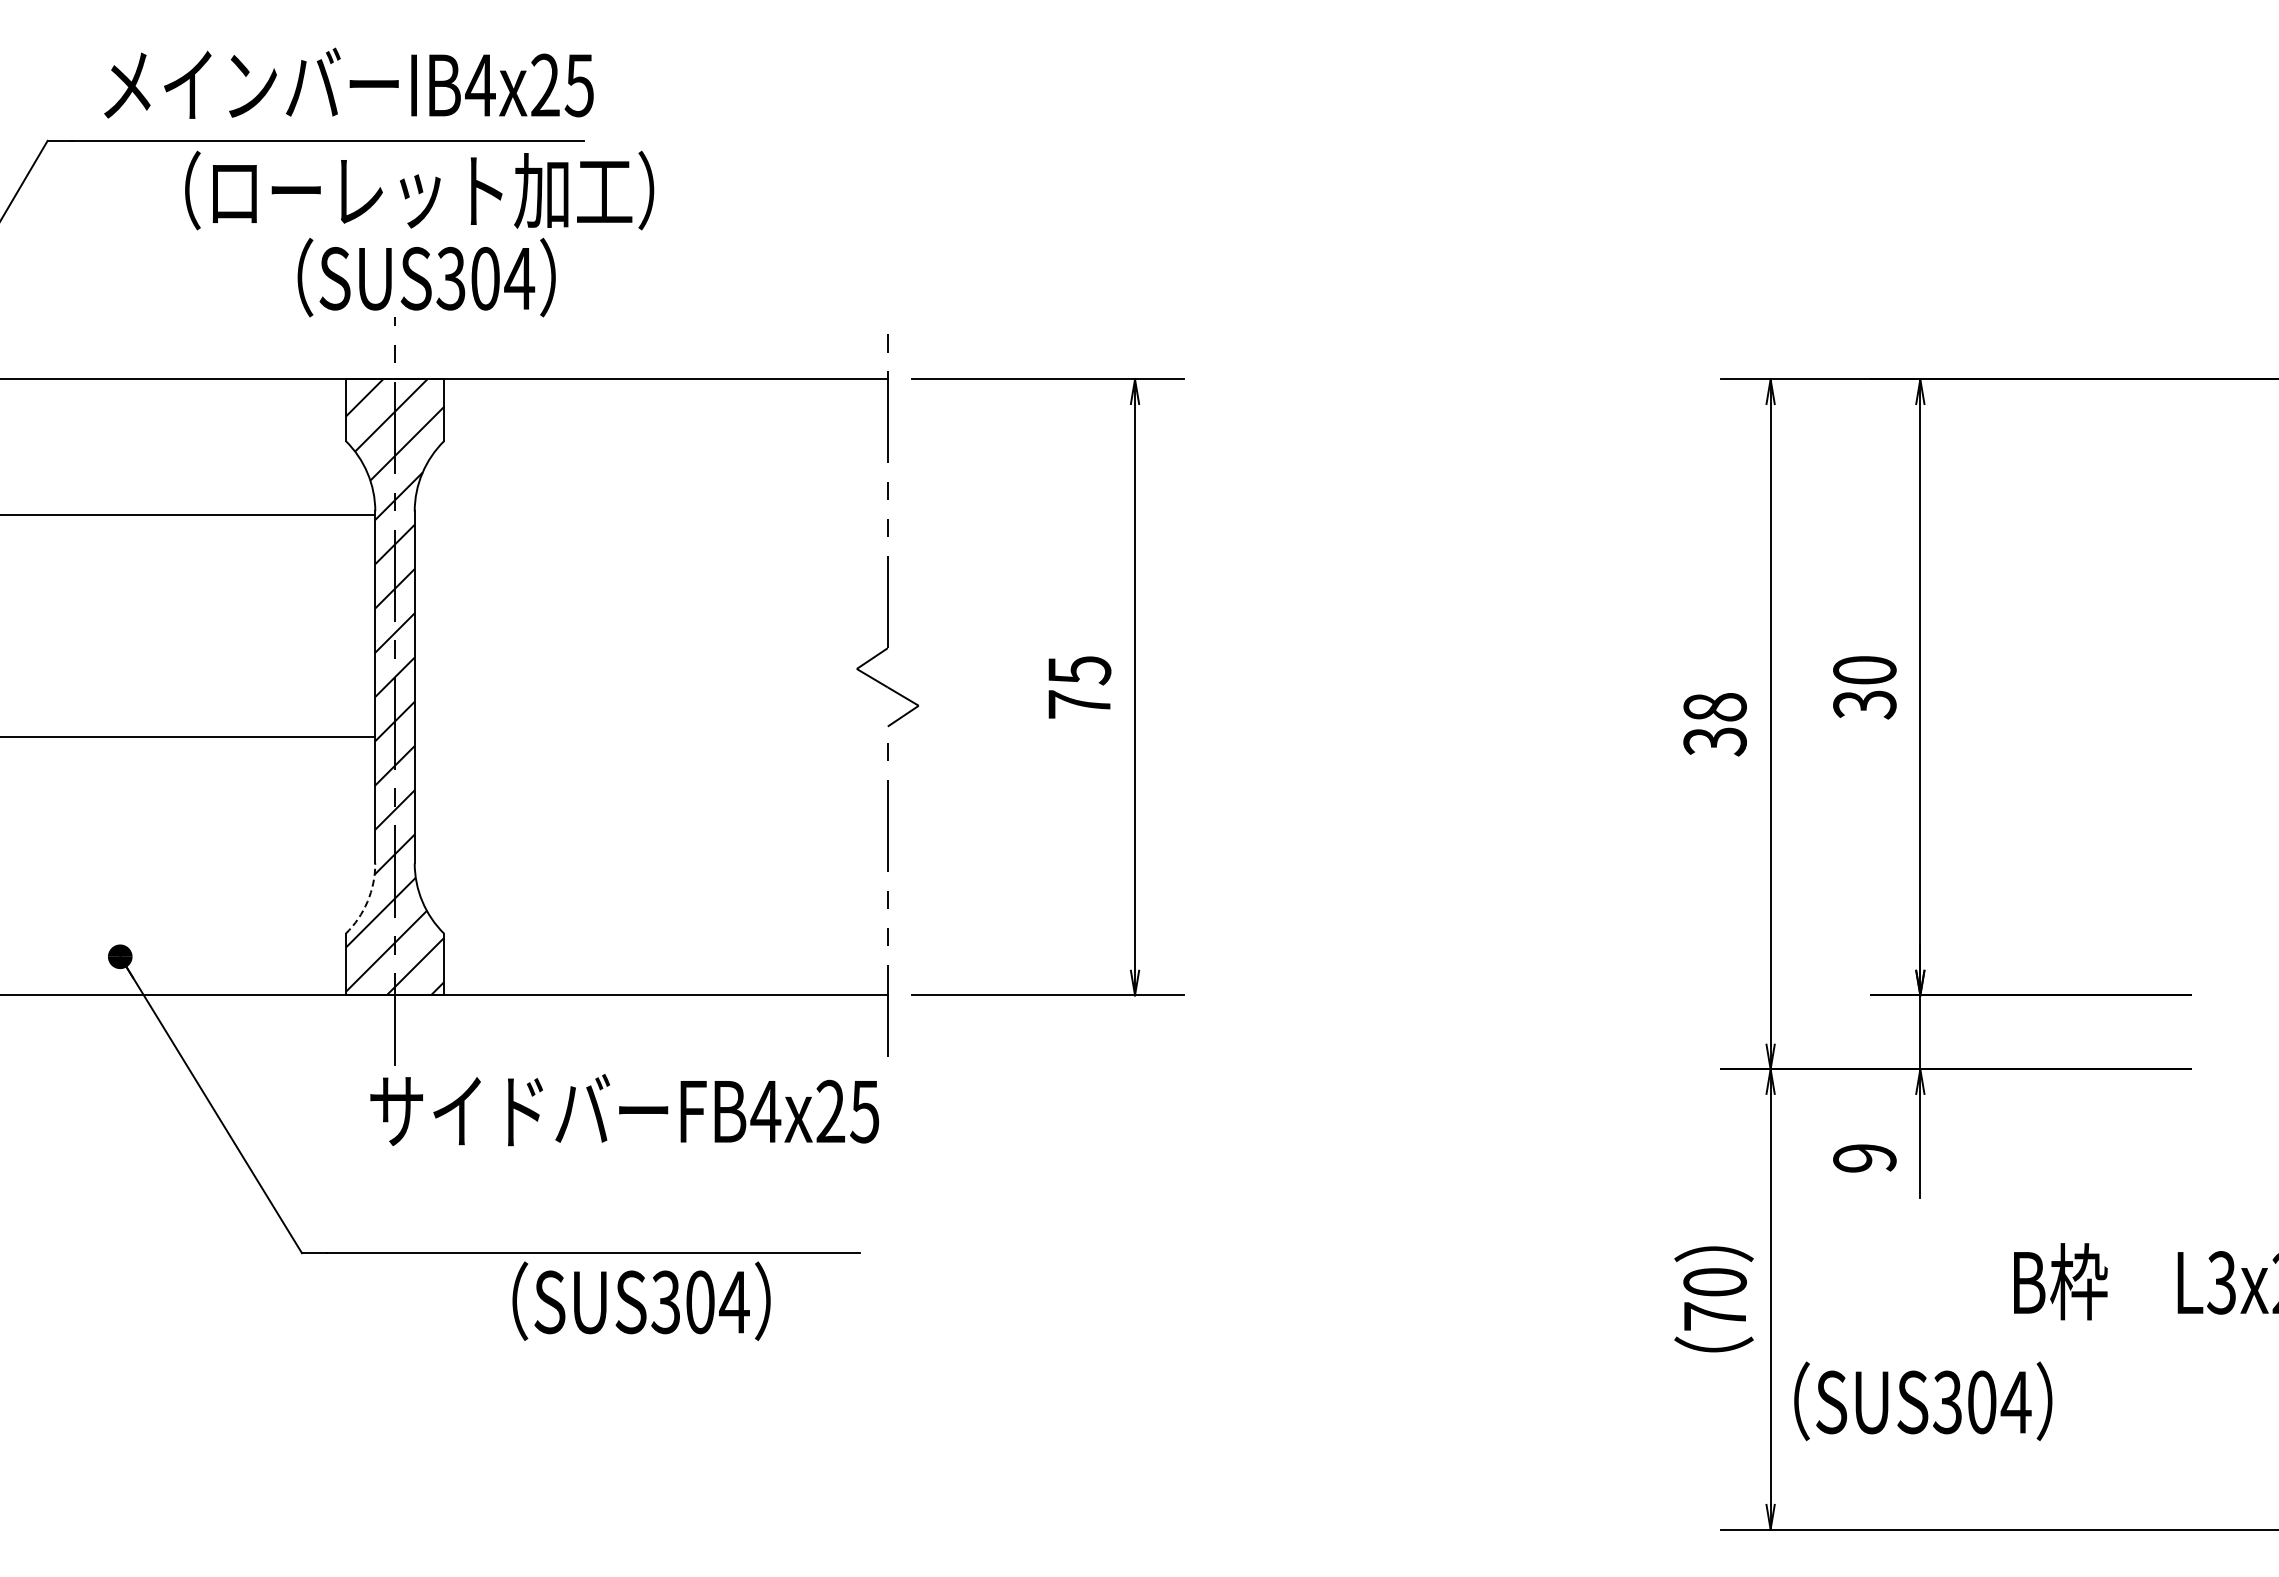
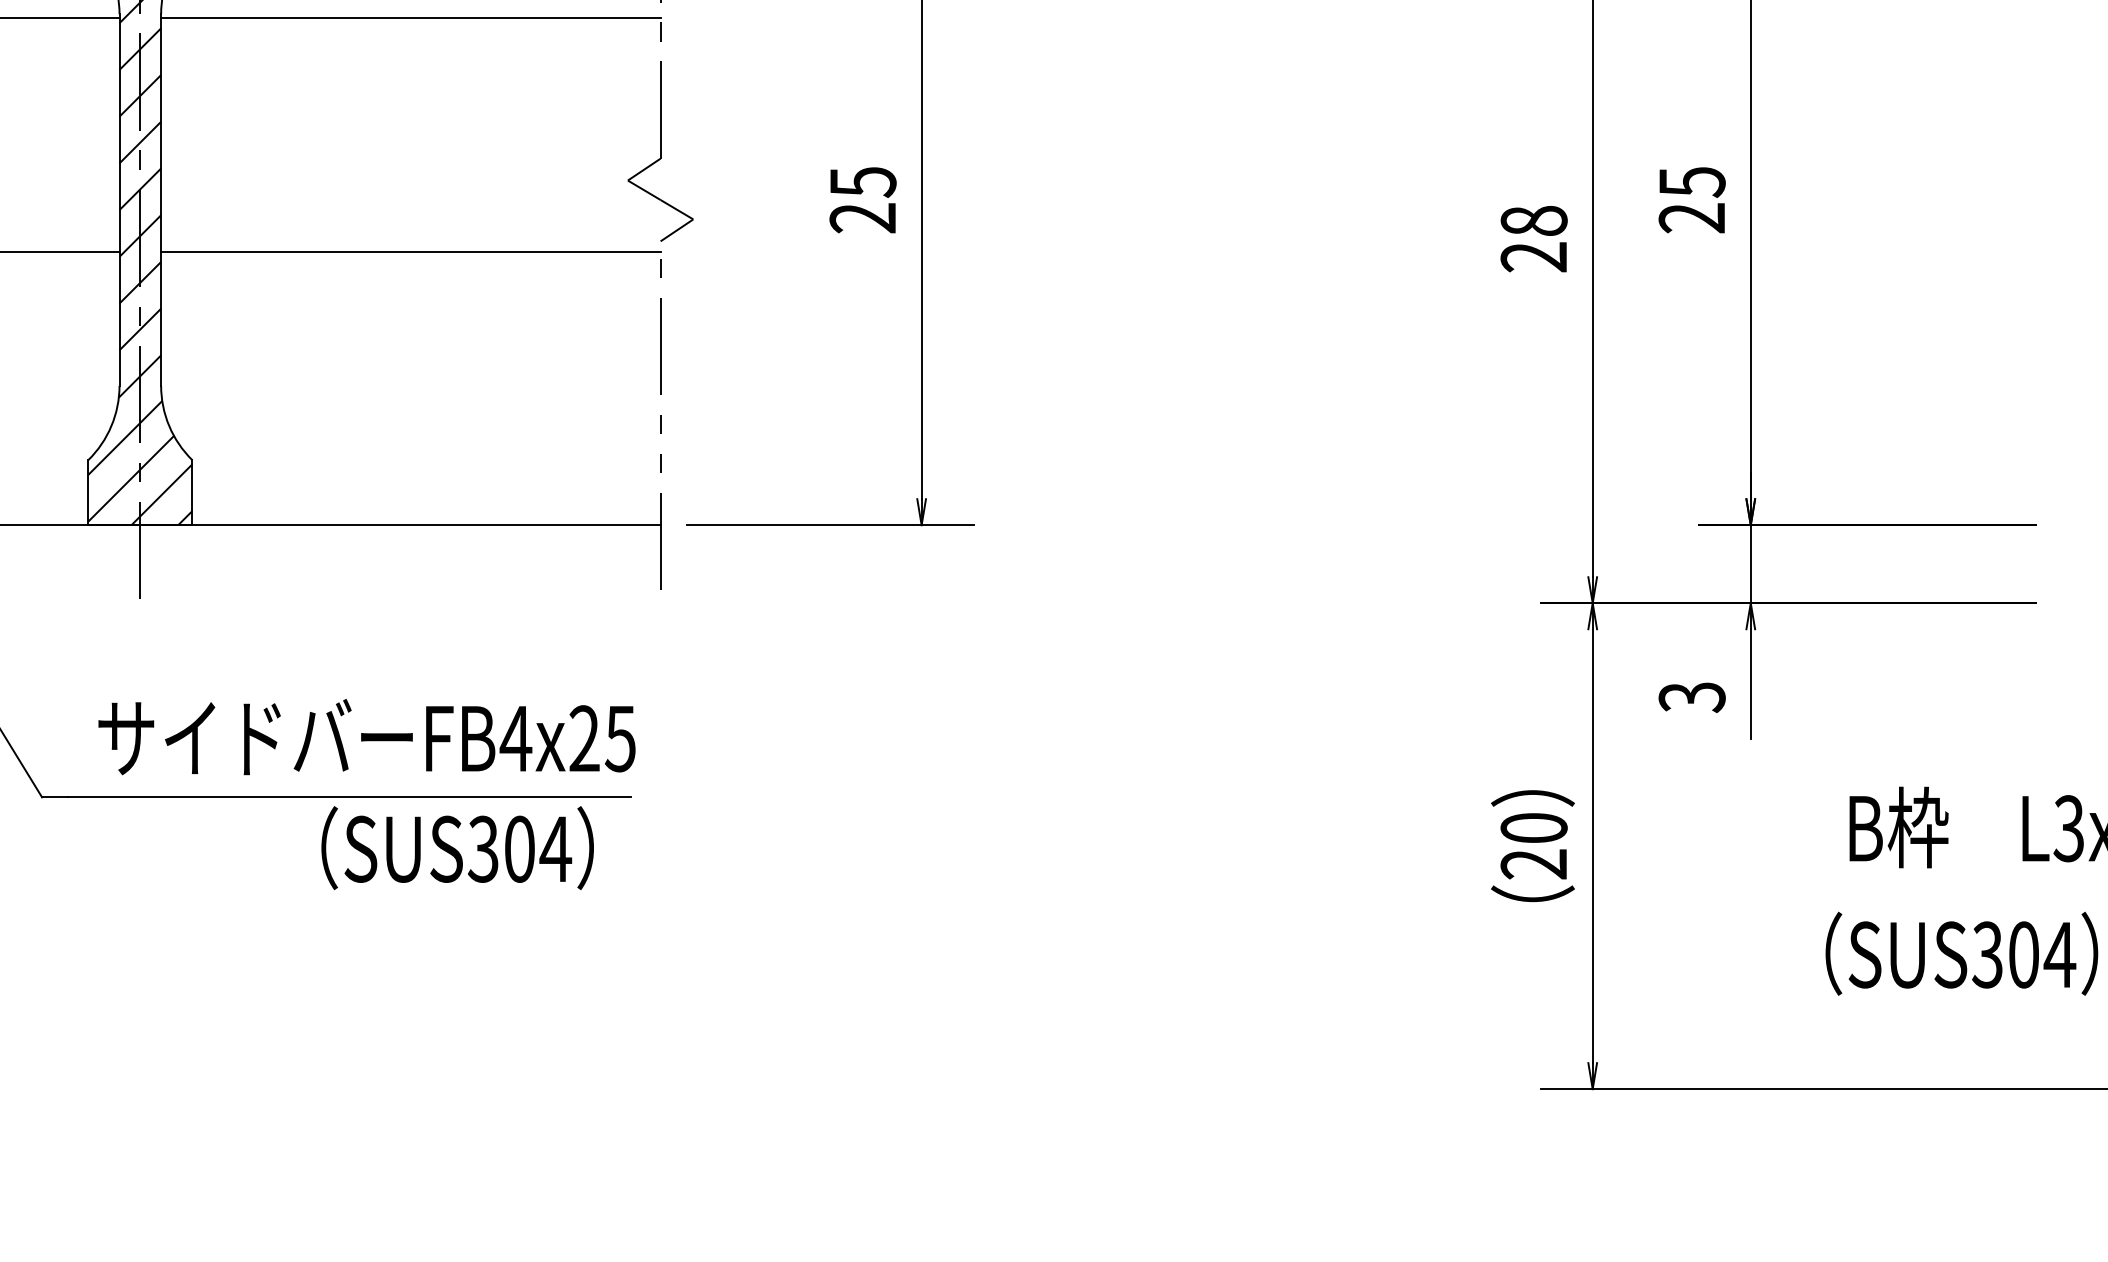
line: (650, 514) -> (410, 17), added
text: (1864, 687) -> (1691, 200), 30 -> 25
text: (1078, 704) -> (861, 218), 75 -> 25
line: (650, 736) -> (410, 251), added
text: (1714, 741) -> (1533, 257), 38 -> 28
arc: (367, 901) -> (111, 426), dashed -> solid
text: (624, 1110) -> (366, 737), moved
text: (1864, 1158) -> (1691, 697), 9 -> 3
text: (641, 1300) -> (457, 847), moved
text: (1714, 1316) -> (1533, 864), 70 -> 20
text: (1923, 1401) -> (1962, 953), moved

